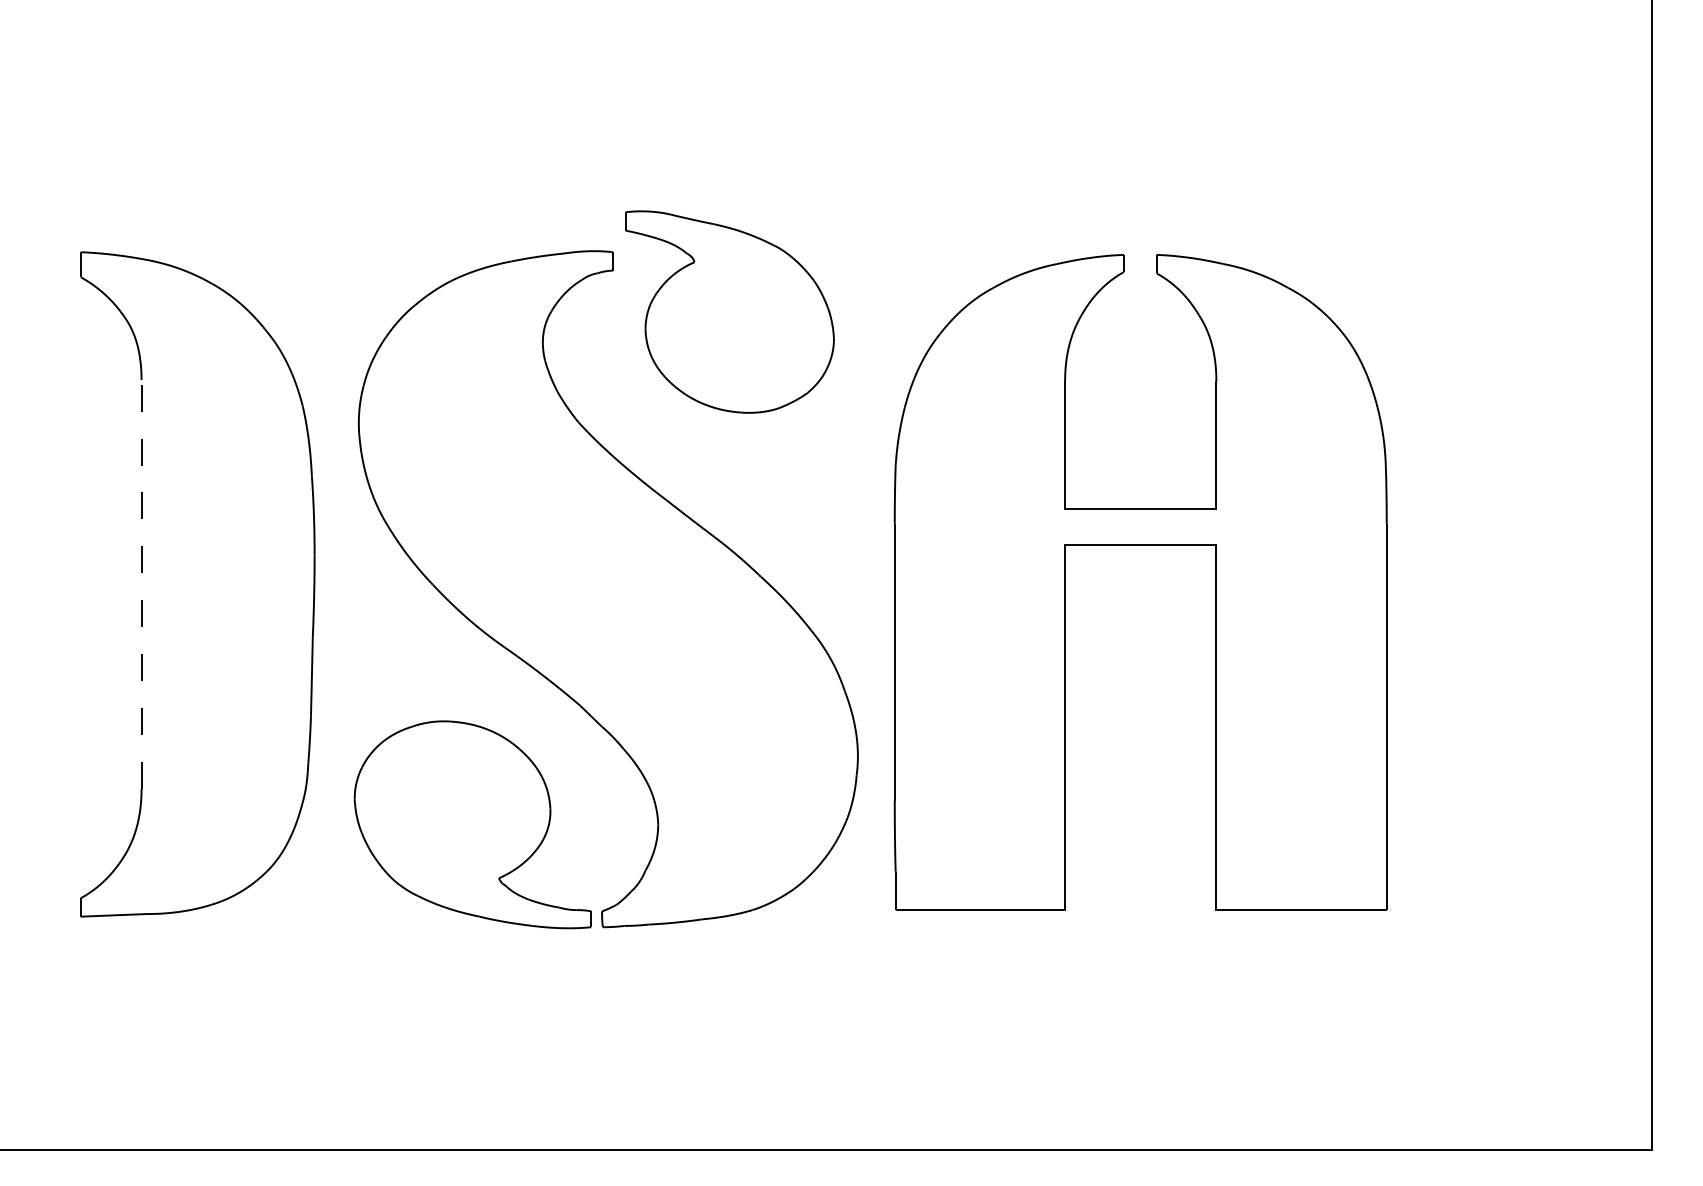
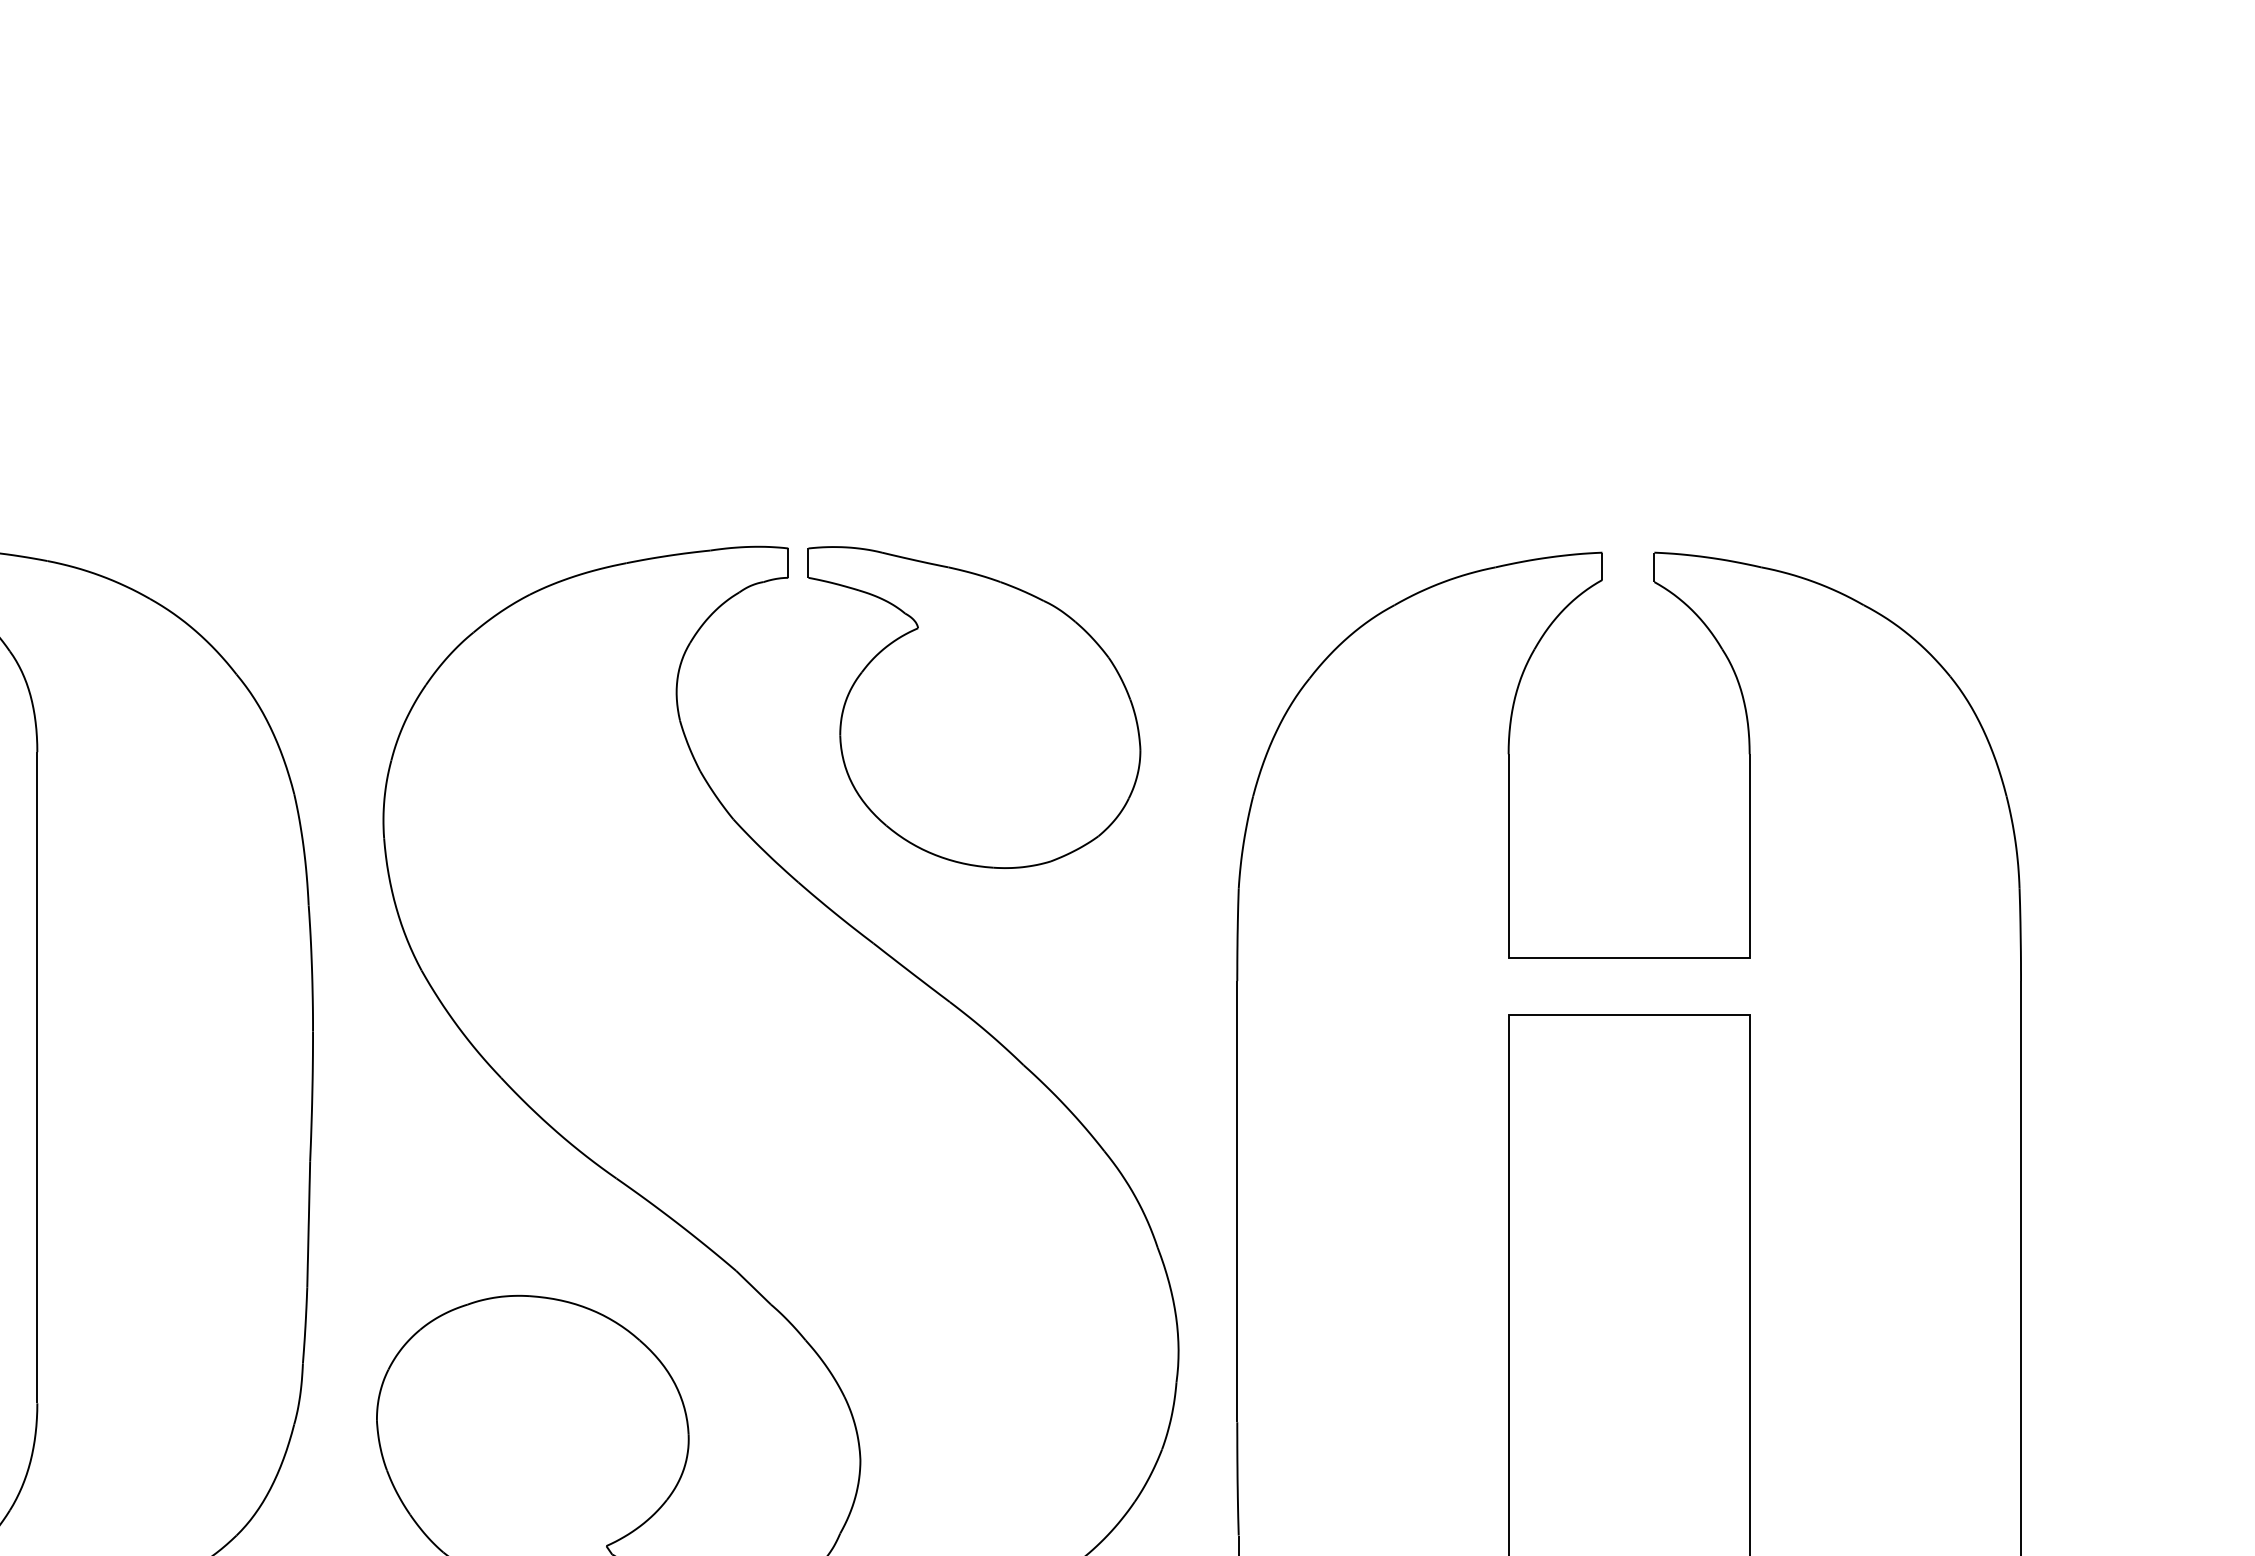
part: (729, 311) -> (973, 706), moved
line: (141, 583) -> (37, 1076), dashed -> solid

